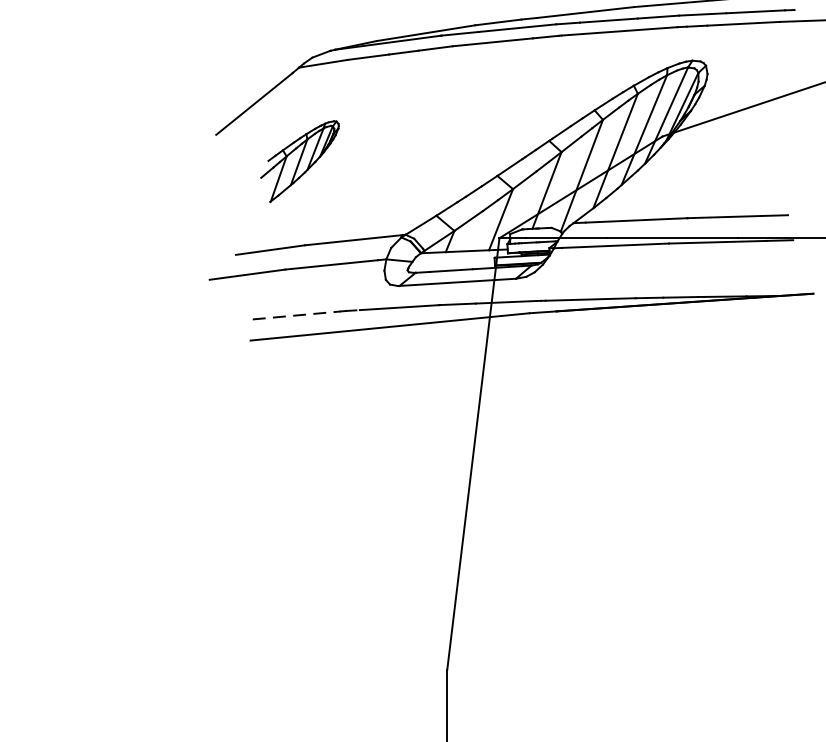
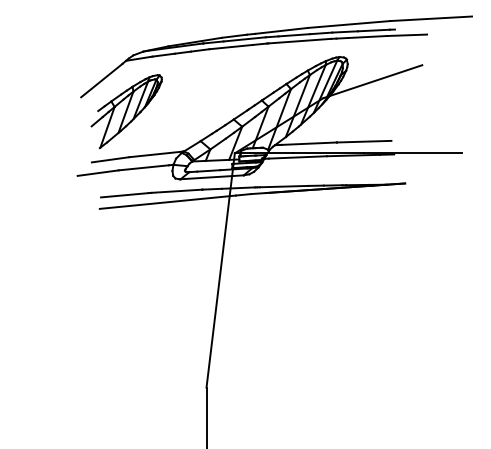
part: (299, 161) -> (126, 111), size x1.67
line: (296, 315) -> (124, 195), dashed -> solid

